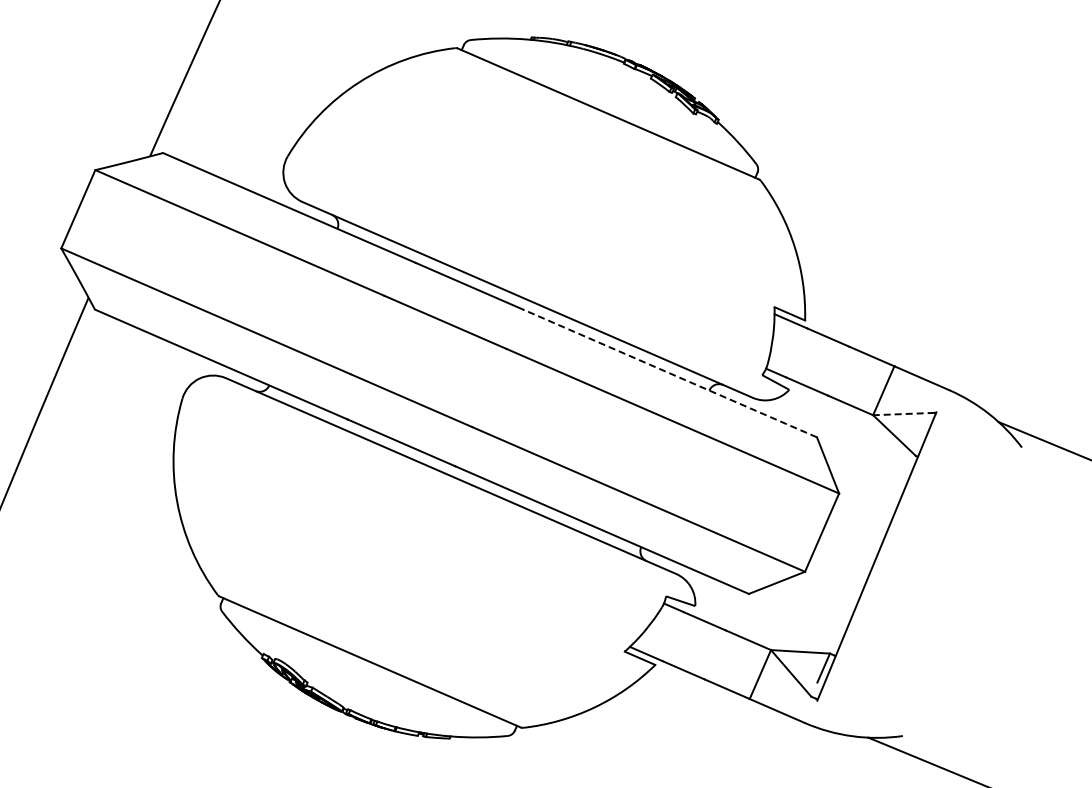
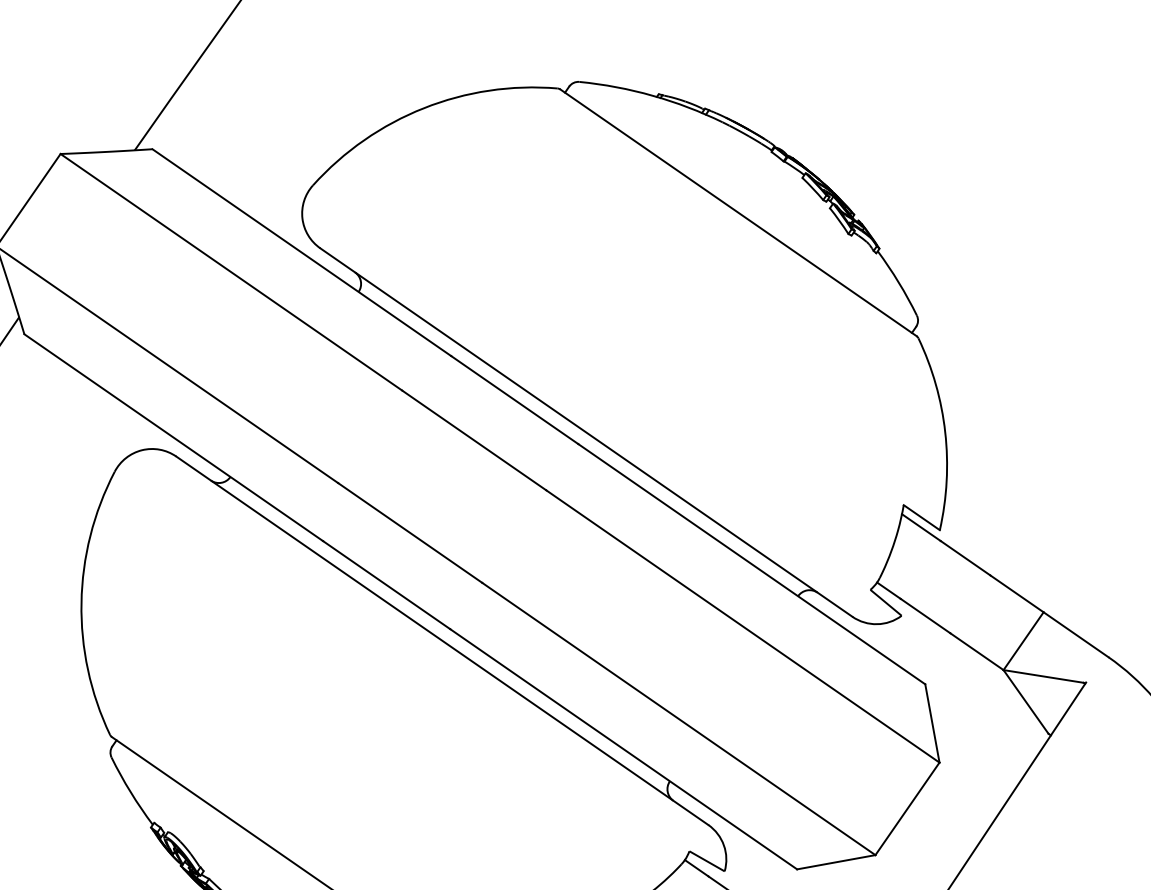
line: (669, 373) -> (750, 563), dashed -> solid
line: (903, 414) -> (1043, 676), dashed -> solid

